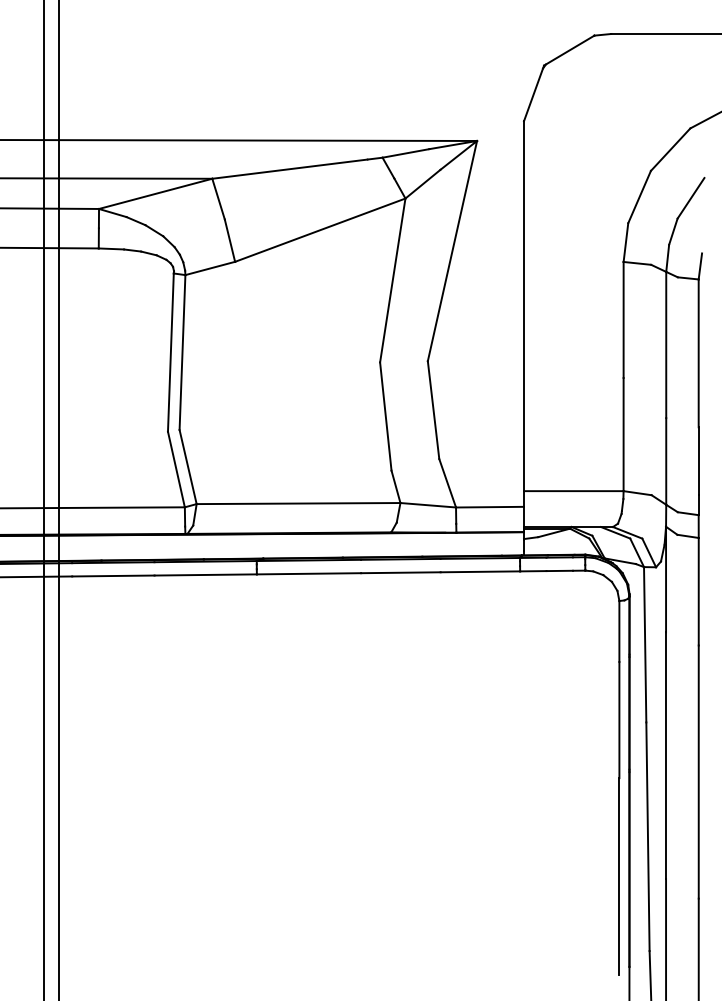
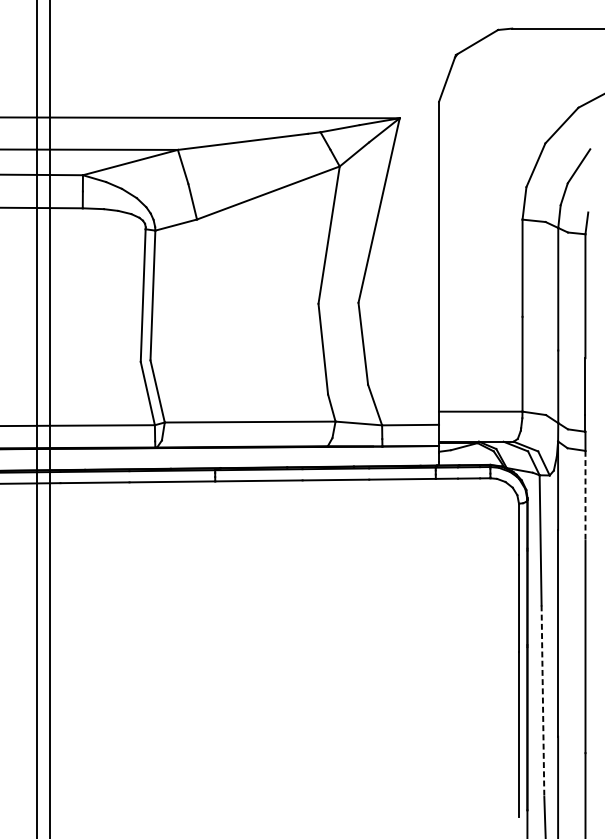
line: (698, 591) -> (585, 495), solid -> dashed
line: (647, 837) -> (542, 701), solid -> dashed

